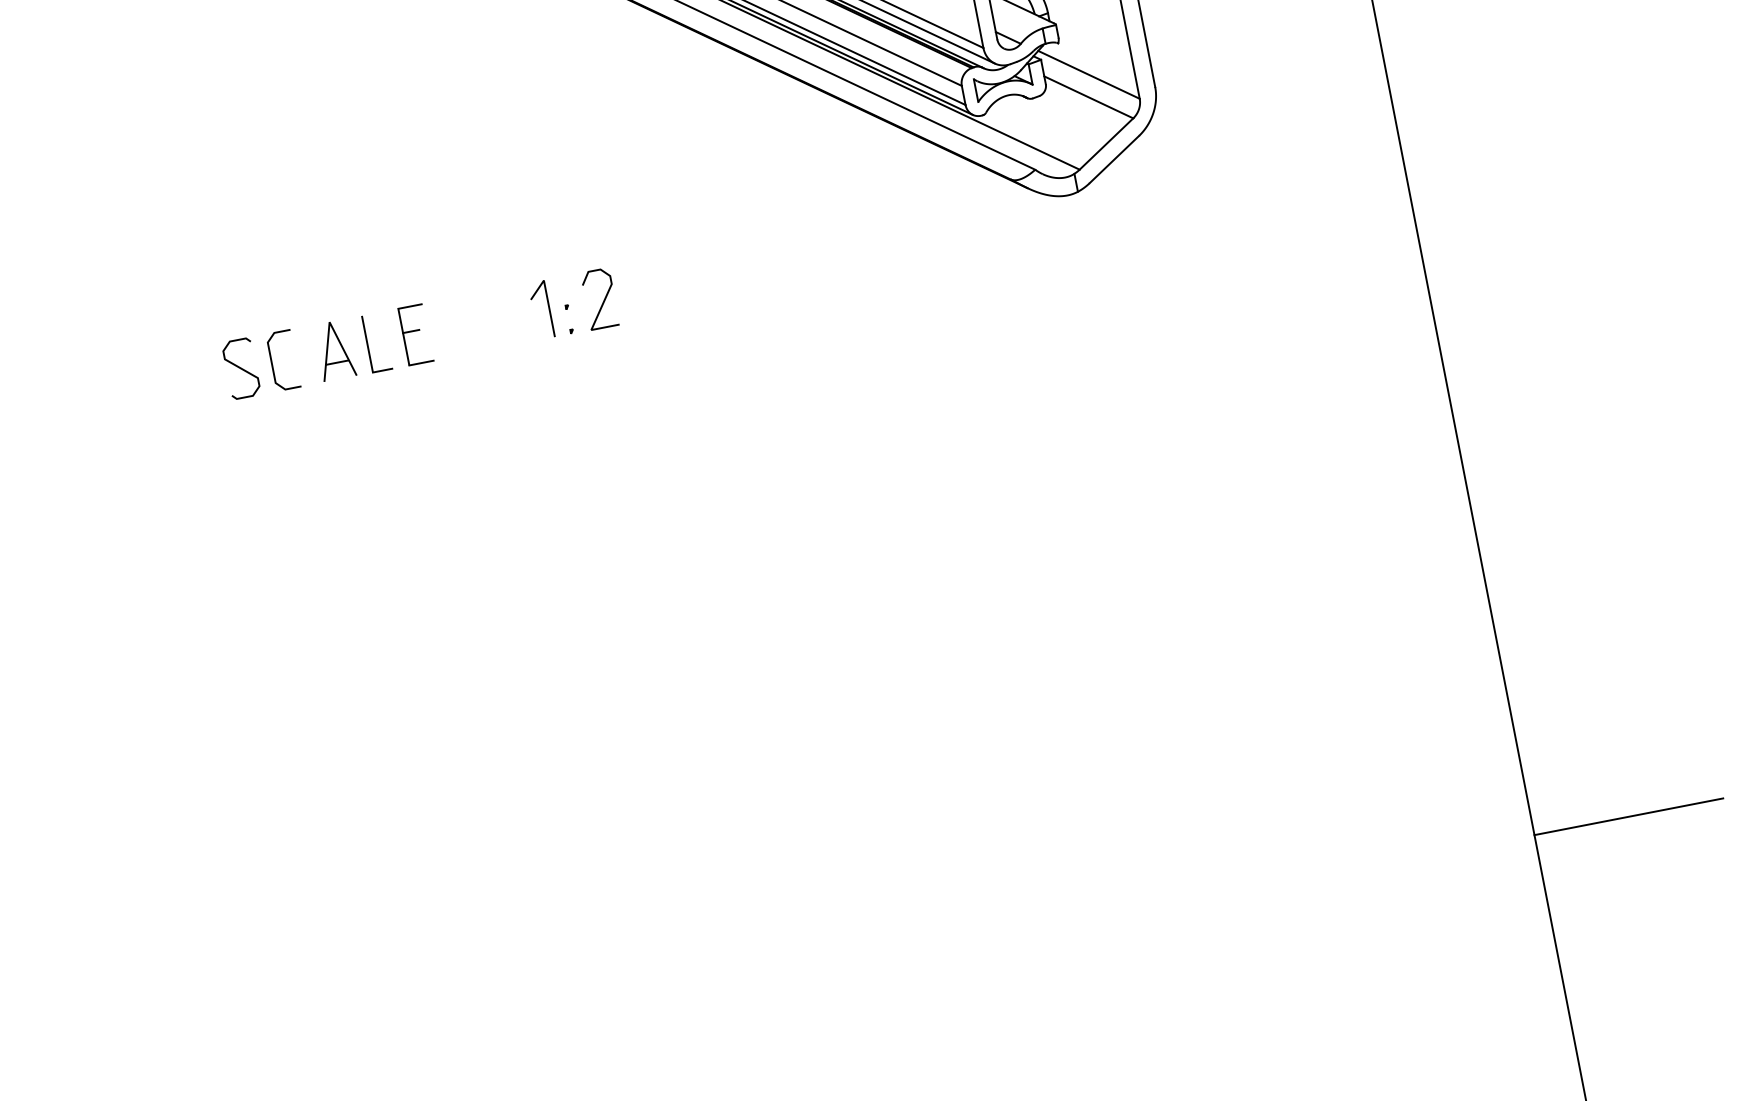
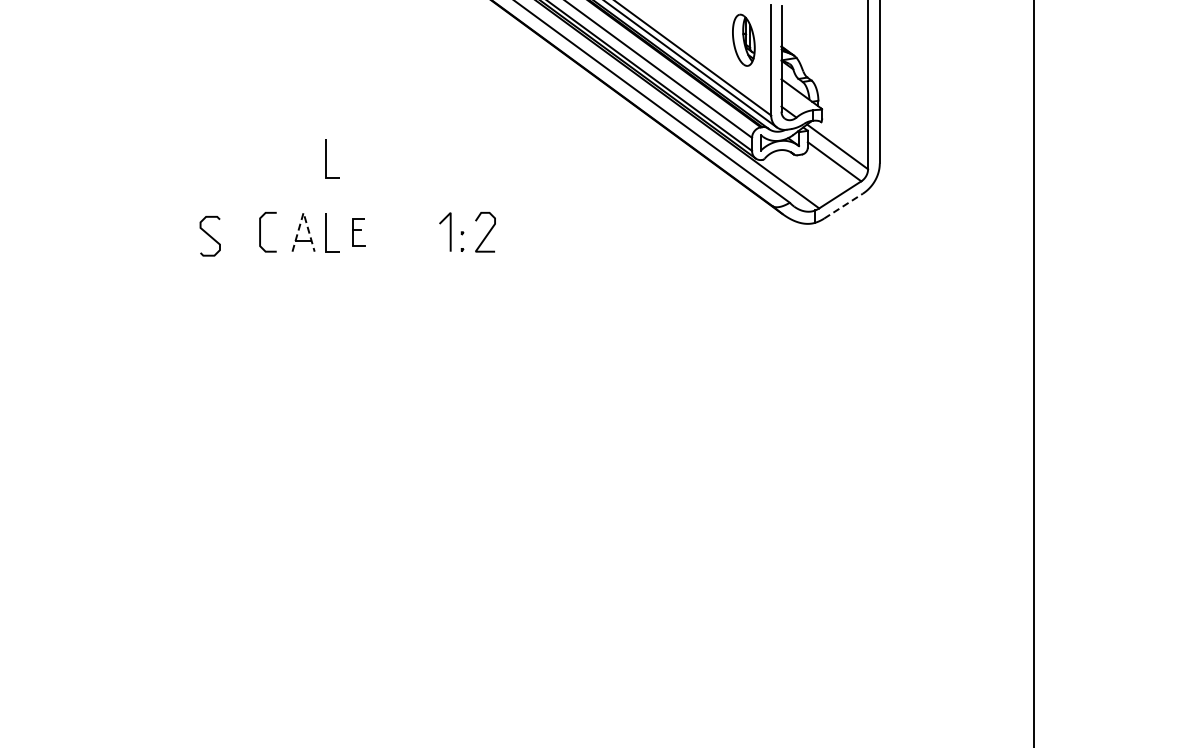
line: (1114, 158) -> (843, 205), solid -> dashed
line: (347, 236) -> (326, 158), added
line: (329, 321) -> (303, 212), solid -> dashed
part: (415, 335) -> (358, 232), size x0.7
curve: (240, 369) -> (209, 236), moved
line: (1629, 816) -> (1099, 706), removed

